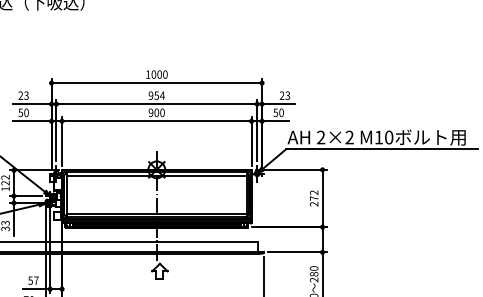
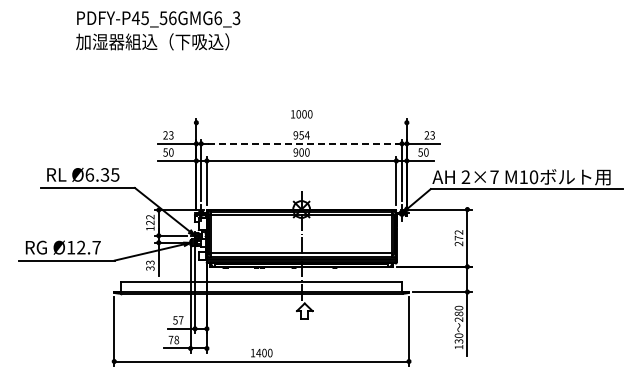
line: (156, 82) -> (301, 122), removed
line: (156, 103) -> (301, 143), solid -> dashed
text: (349, 136) -> (494, 176), 2×2 -> 2×7

